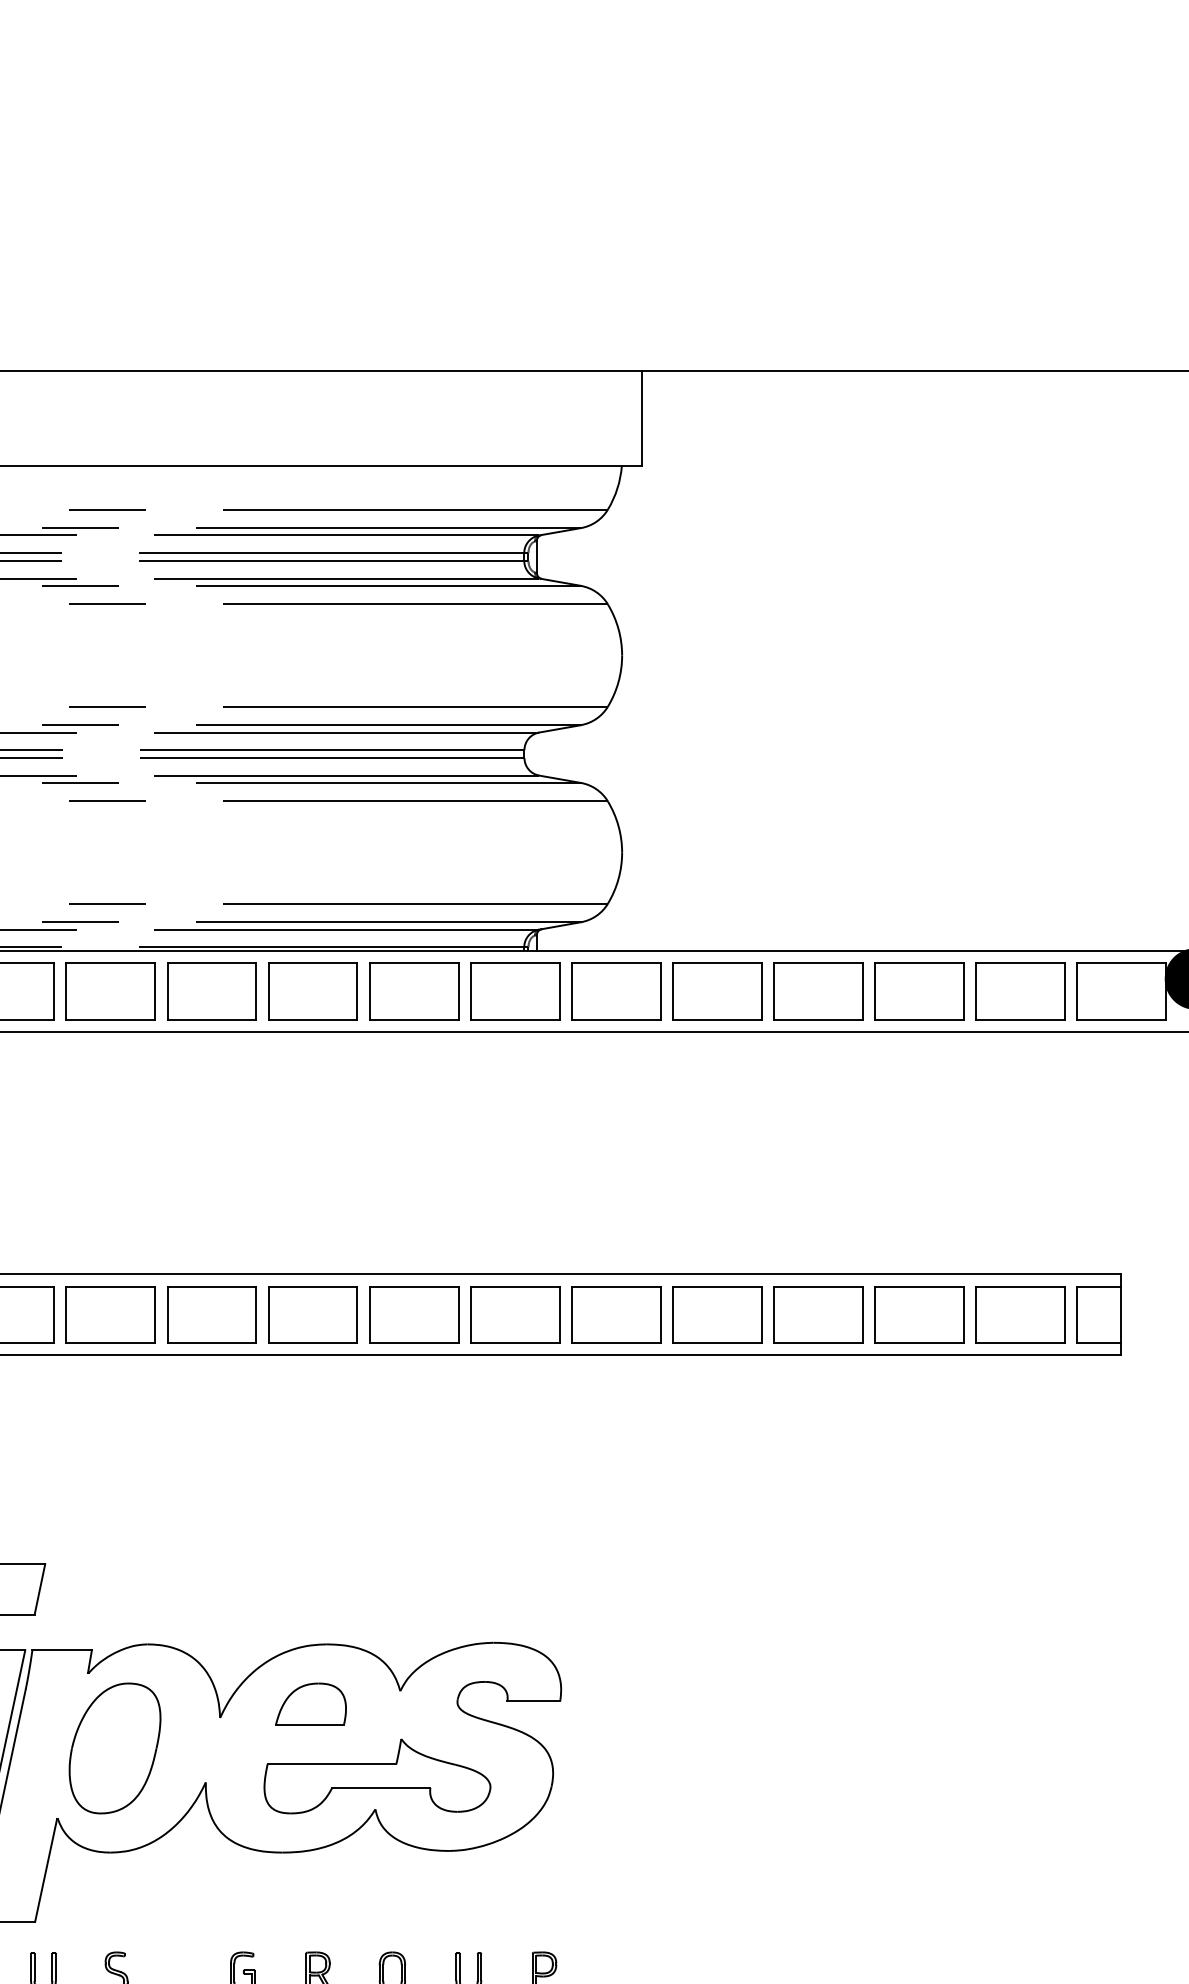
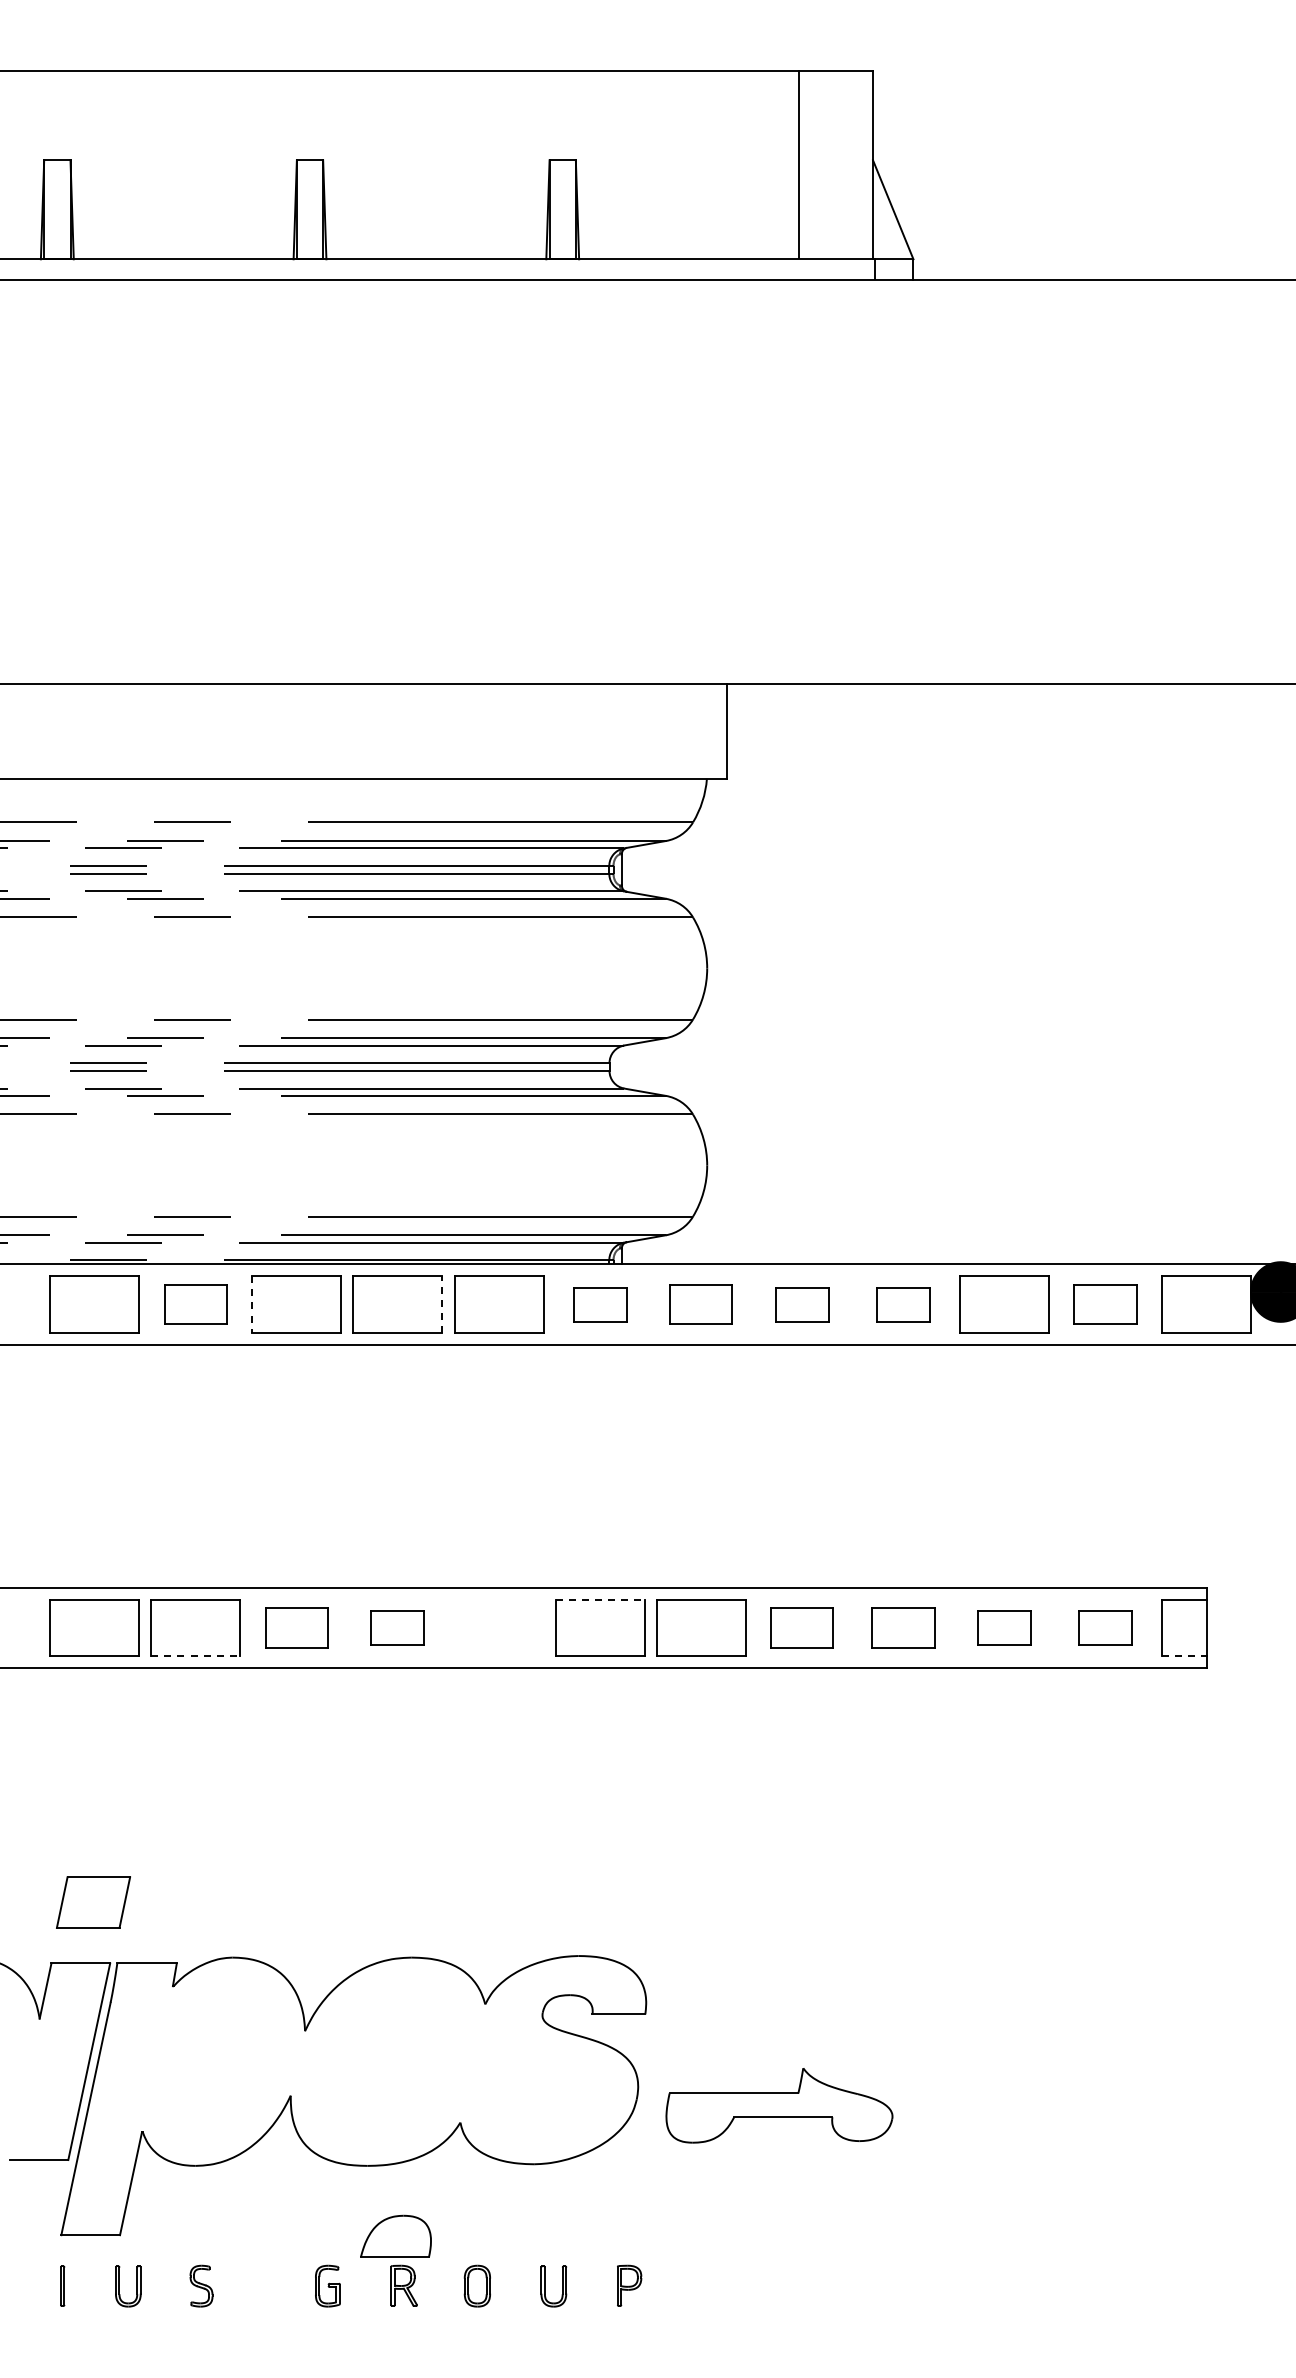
part: (110, 991) -> (195, 1304), size x0.7
line: (357, 991) -> (442, 1304), solid -> dashed
part: (515, 991) -> (600, 1304), size x0.6
part: (616, 991) -> (701, 1304), size x0.7
part: (717, 991) -> (802, 1304), size x0.6
part: (818, 991) -> (903, 1304), size x0.6
part: (1020, 991) -> (1105, 1304), size x0.7
line: (167, 992) -> (252, 1305), solid -> dashed
line: (515, 1286) -> (600, 1599), solid -> dashed
part: (211, 1314) -> (296, 1627), size x0.7
part: (312, 1314) -> (397, 1627), size x0.6
part: (414, 1314) -> (499, 1627), removed
part: (717, 1314) -> (802, 1627), size x0.7
part: (818, 1314) -> (903, 1627), size x0.7
part: (919, 1314) -> (1004, 1627), size x0.6
part: (1020, 1314) -> (1105, 1627), size x0.6
line: (111, 1343) -> (196, 1656), solid -> dashed
line: (1099, 1343) -> (1184, 1656), solid -> dashed
part: (310, 1703) -> (395, 2235), moved
part: (114, 1748) -> (199, 2061), removed
part: (377, 1776) -> (779, 2105), moved

